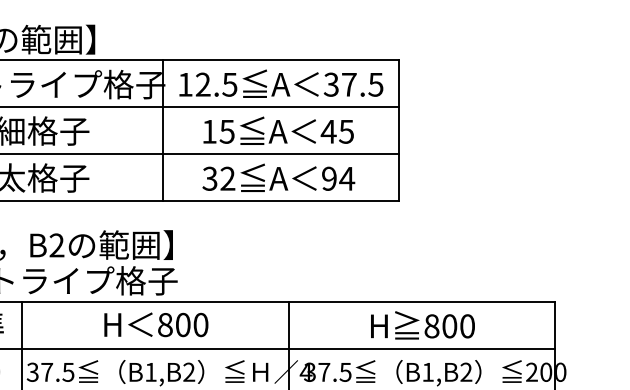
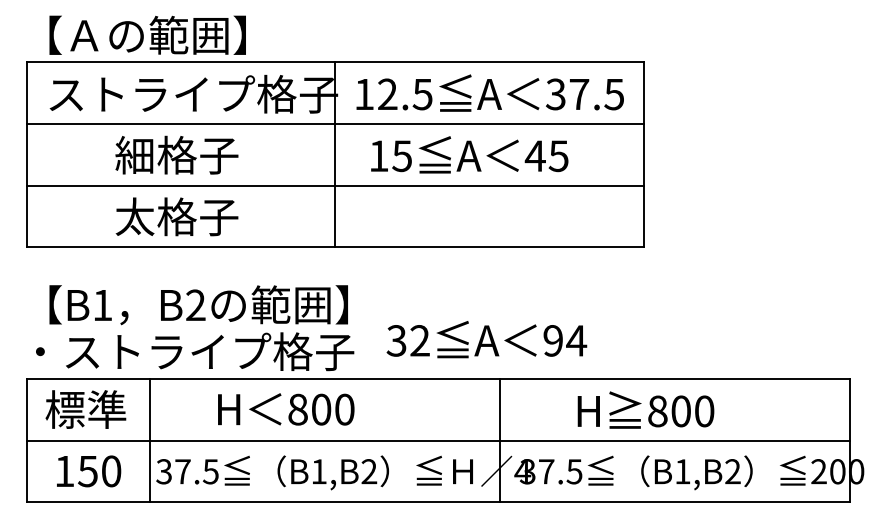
text: (278, 130) -> (469, 154), moved
text: (278, 177) -> (486, 339), moved
text: (156, 324) -> (286, 409), moved
text: (422, 324) -> (645, 409), moved

